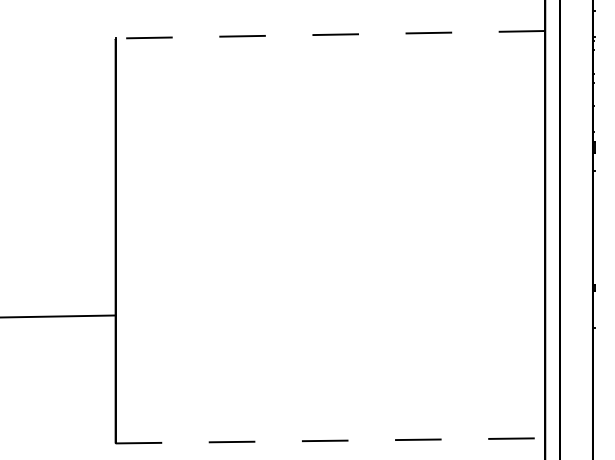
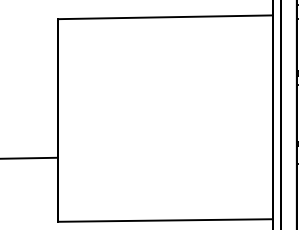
line: (330, 35) -> (165, 17), dashed -> solid
line: (330, 440) -> (165, 220), dashed -> solid

